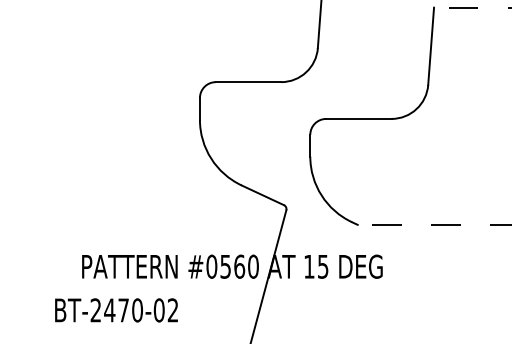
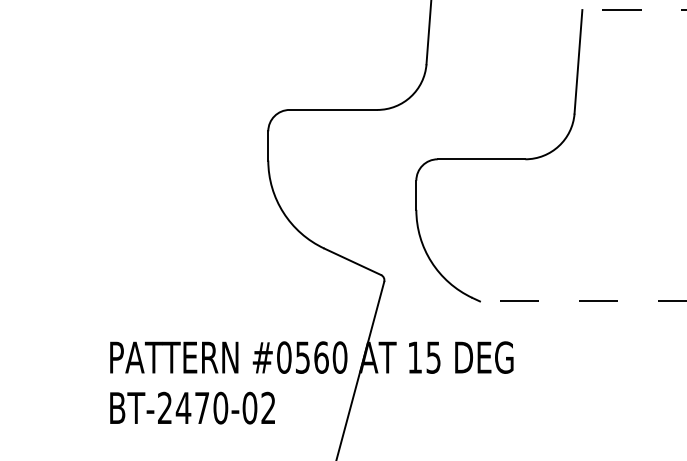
text: (116, 310) -> (192, 408), moved

